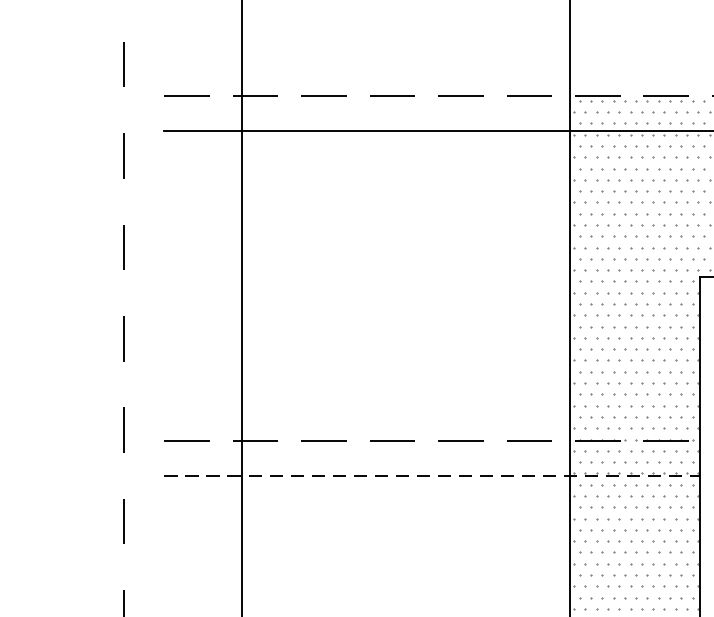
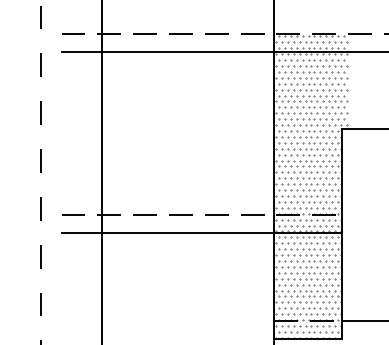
line: (433, 475) -> (202, 232), dashed -> solid

